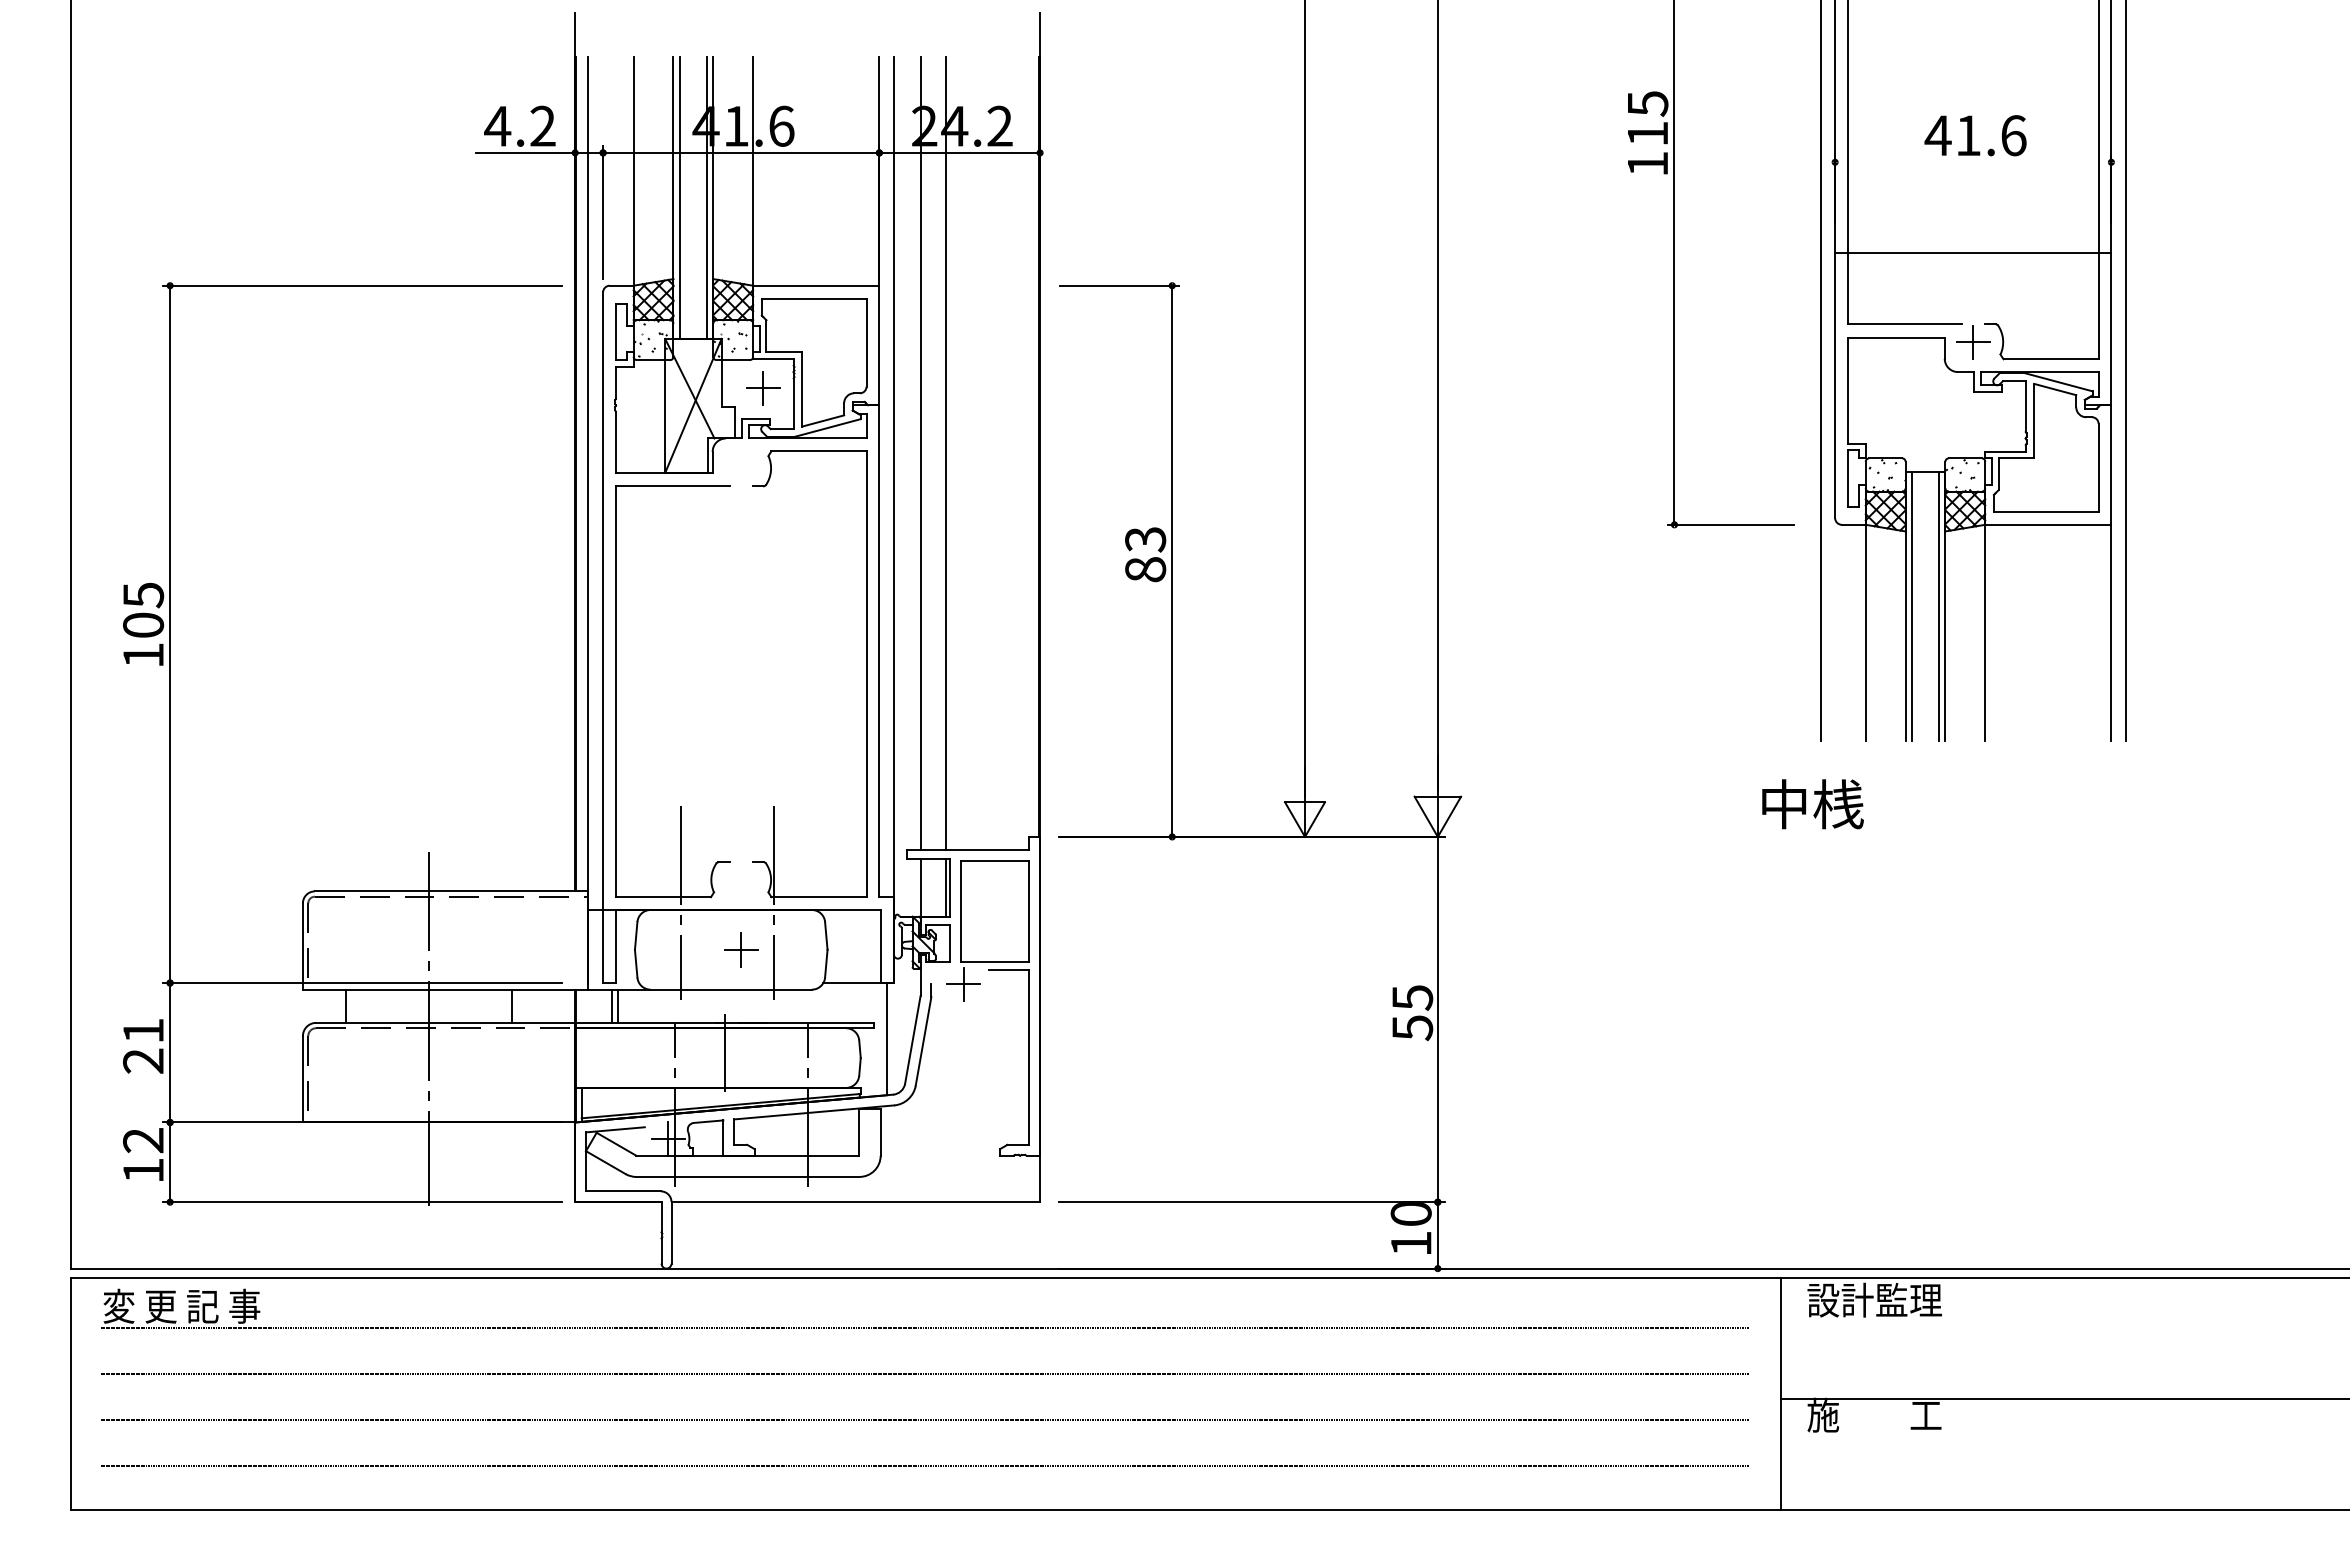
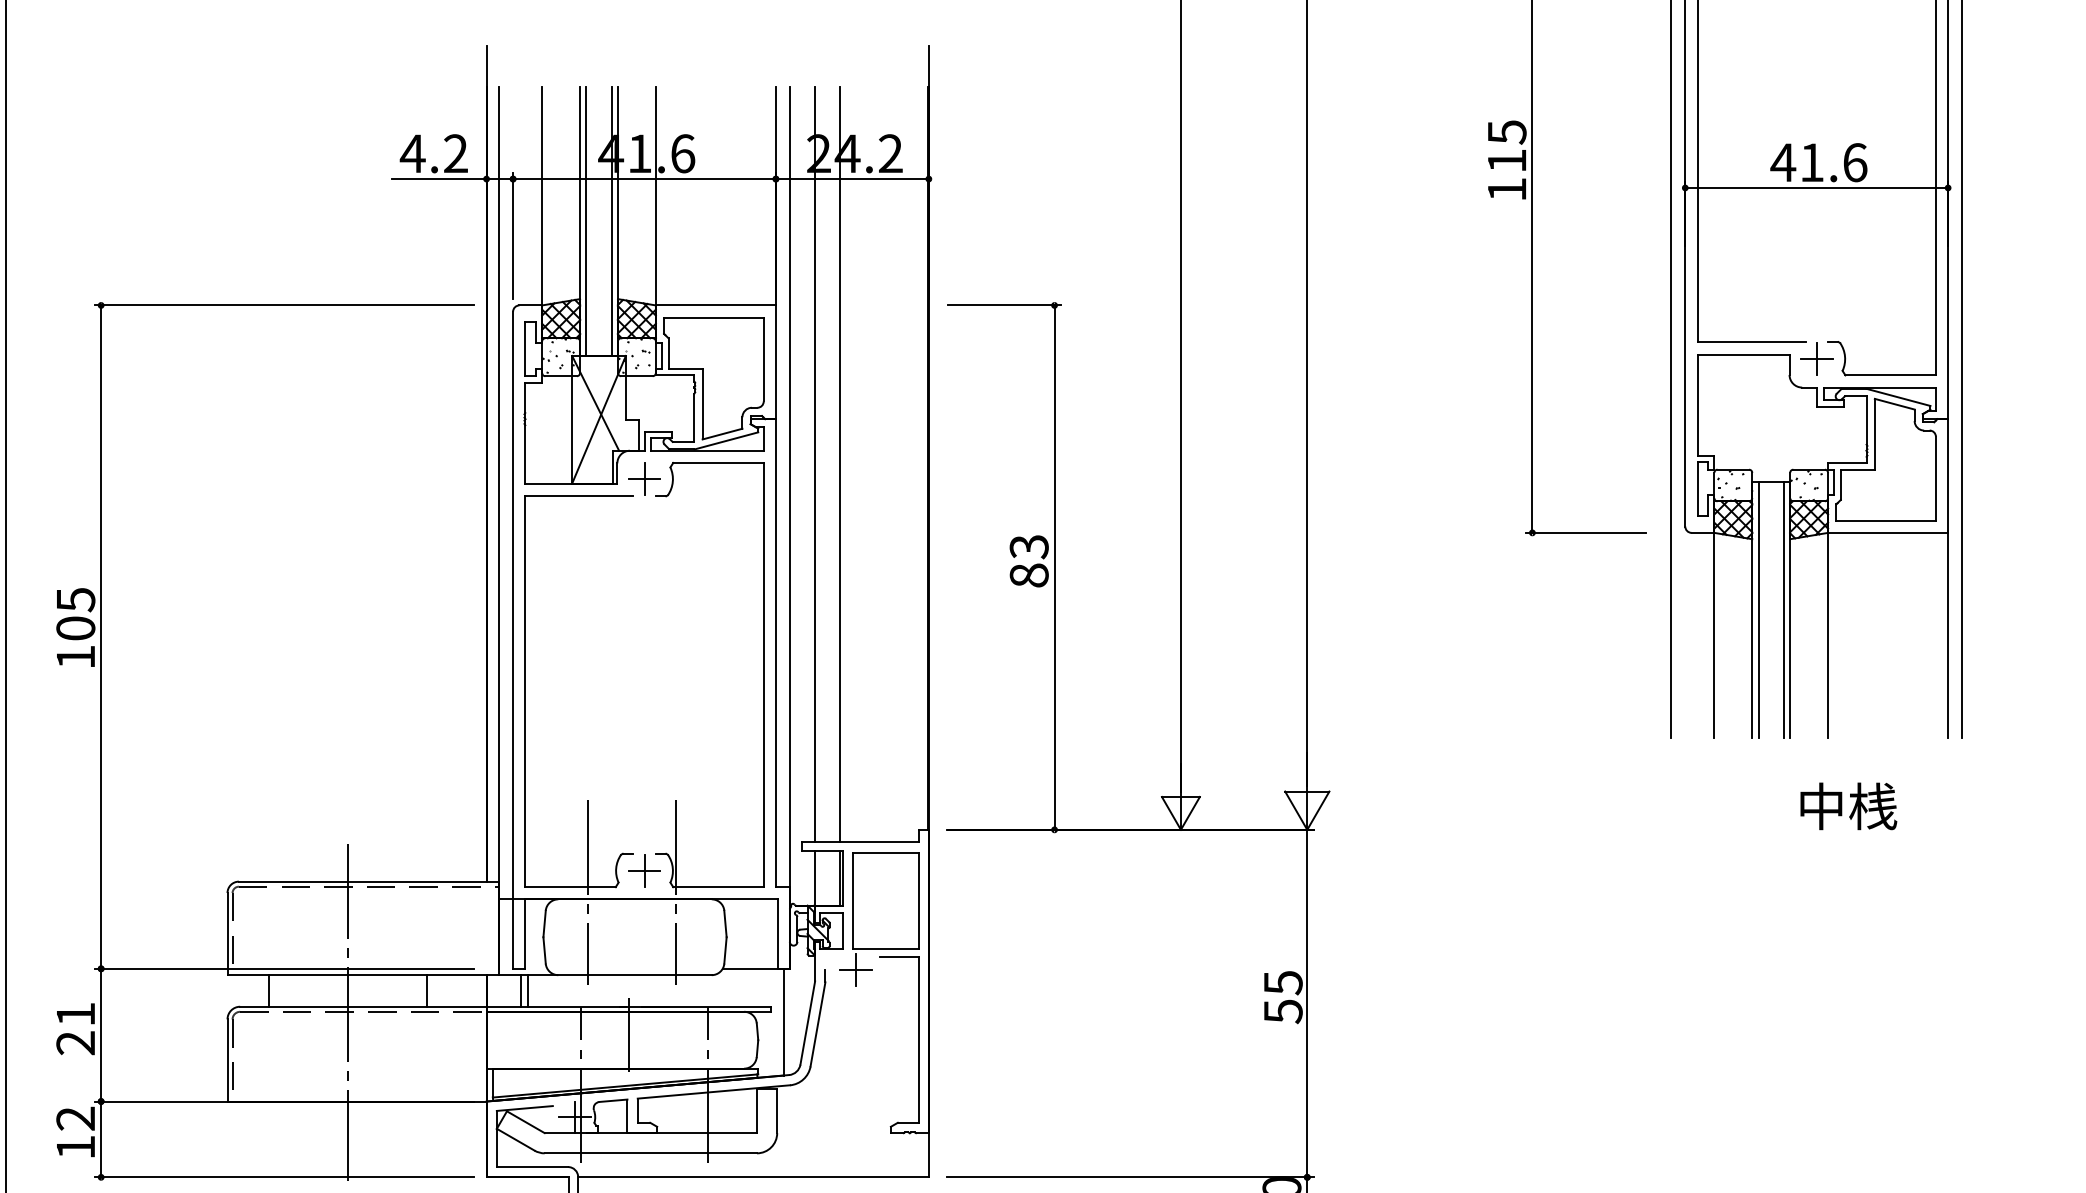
line: (1973, 253) -> (1816, 188), moved
part: (763, 388) -> (644, 479), moved
text: (1812, 804) -> (1848, 806), moved
part: (741, 949) -> (644, 870), moved

